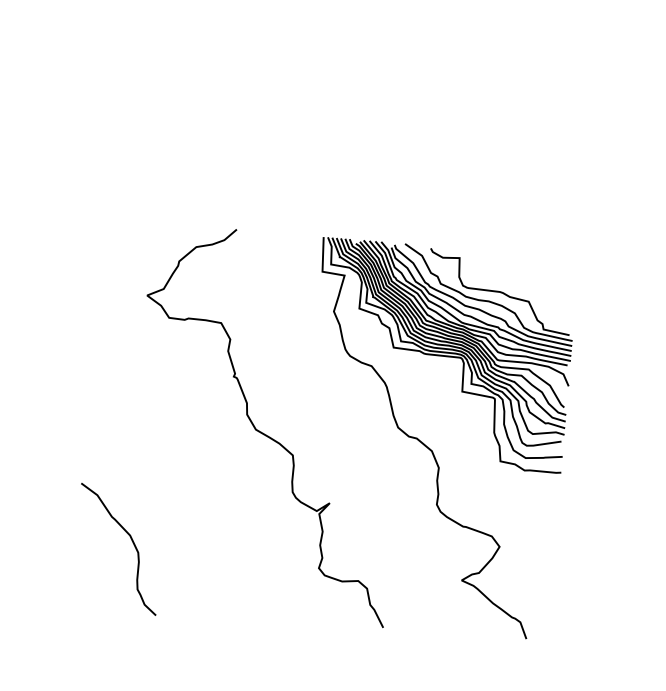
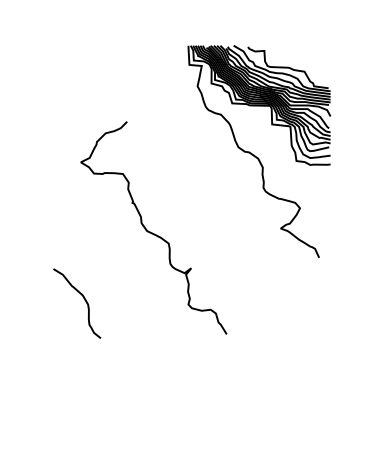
part: (435, 438) -> (259, 151), moved

